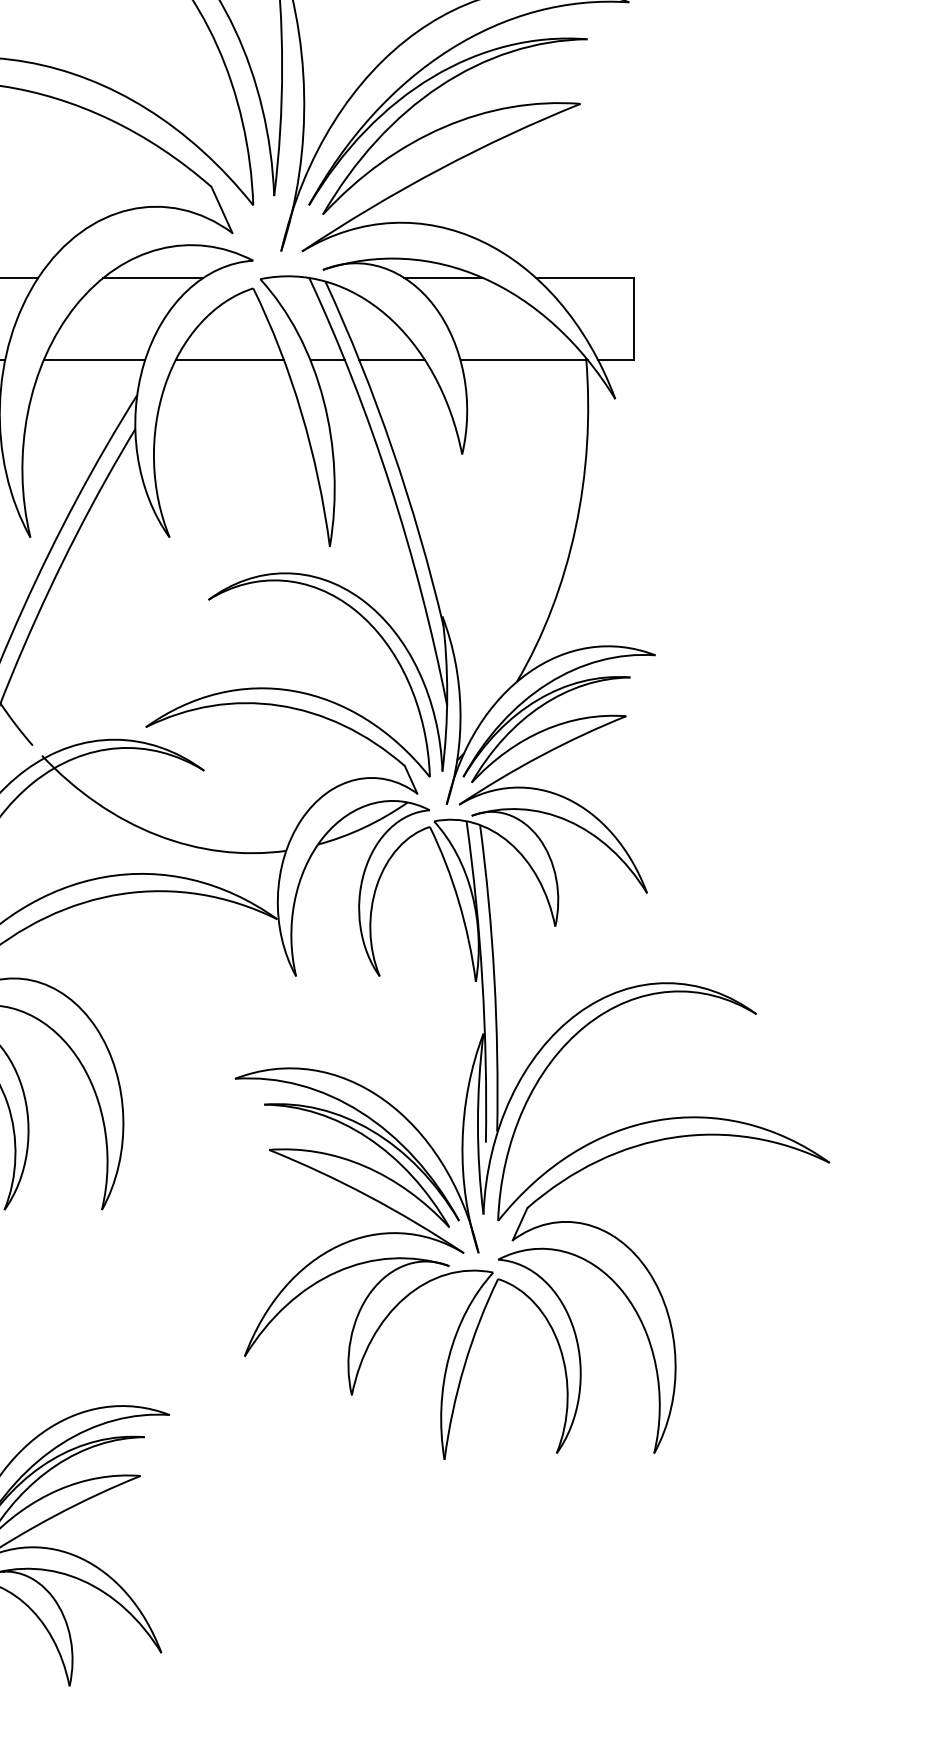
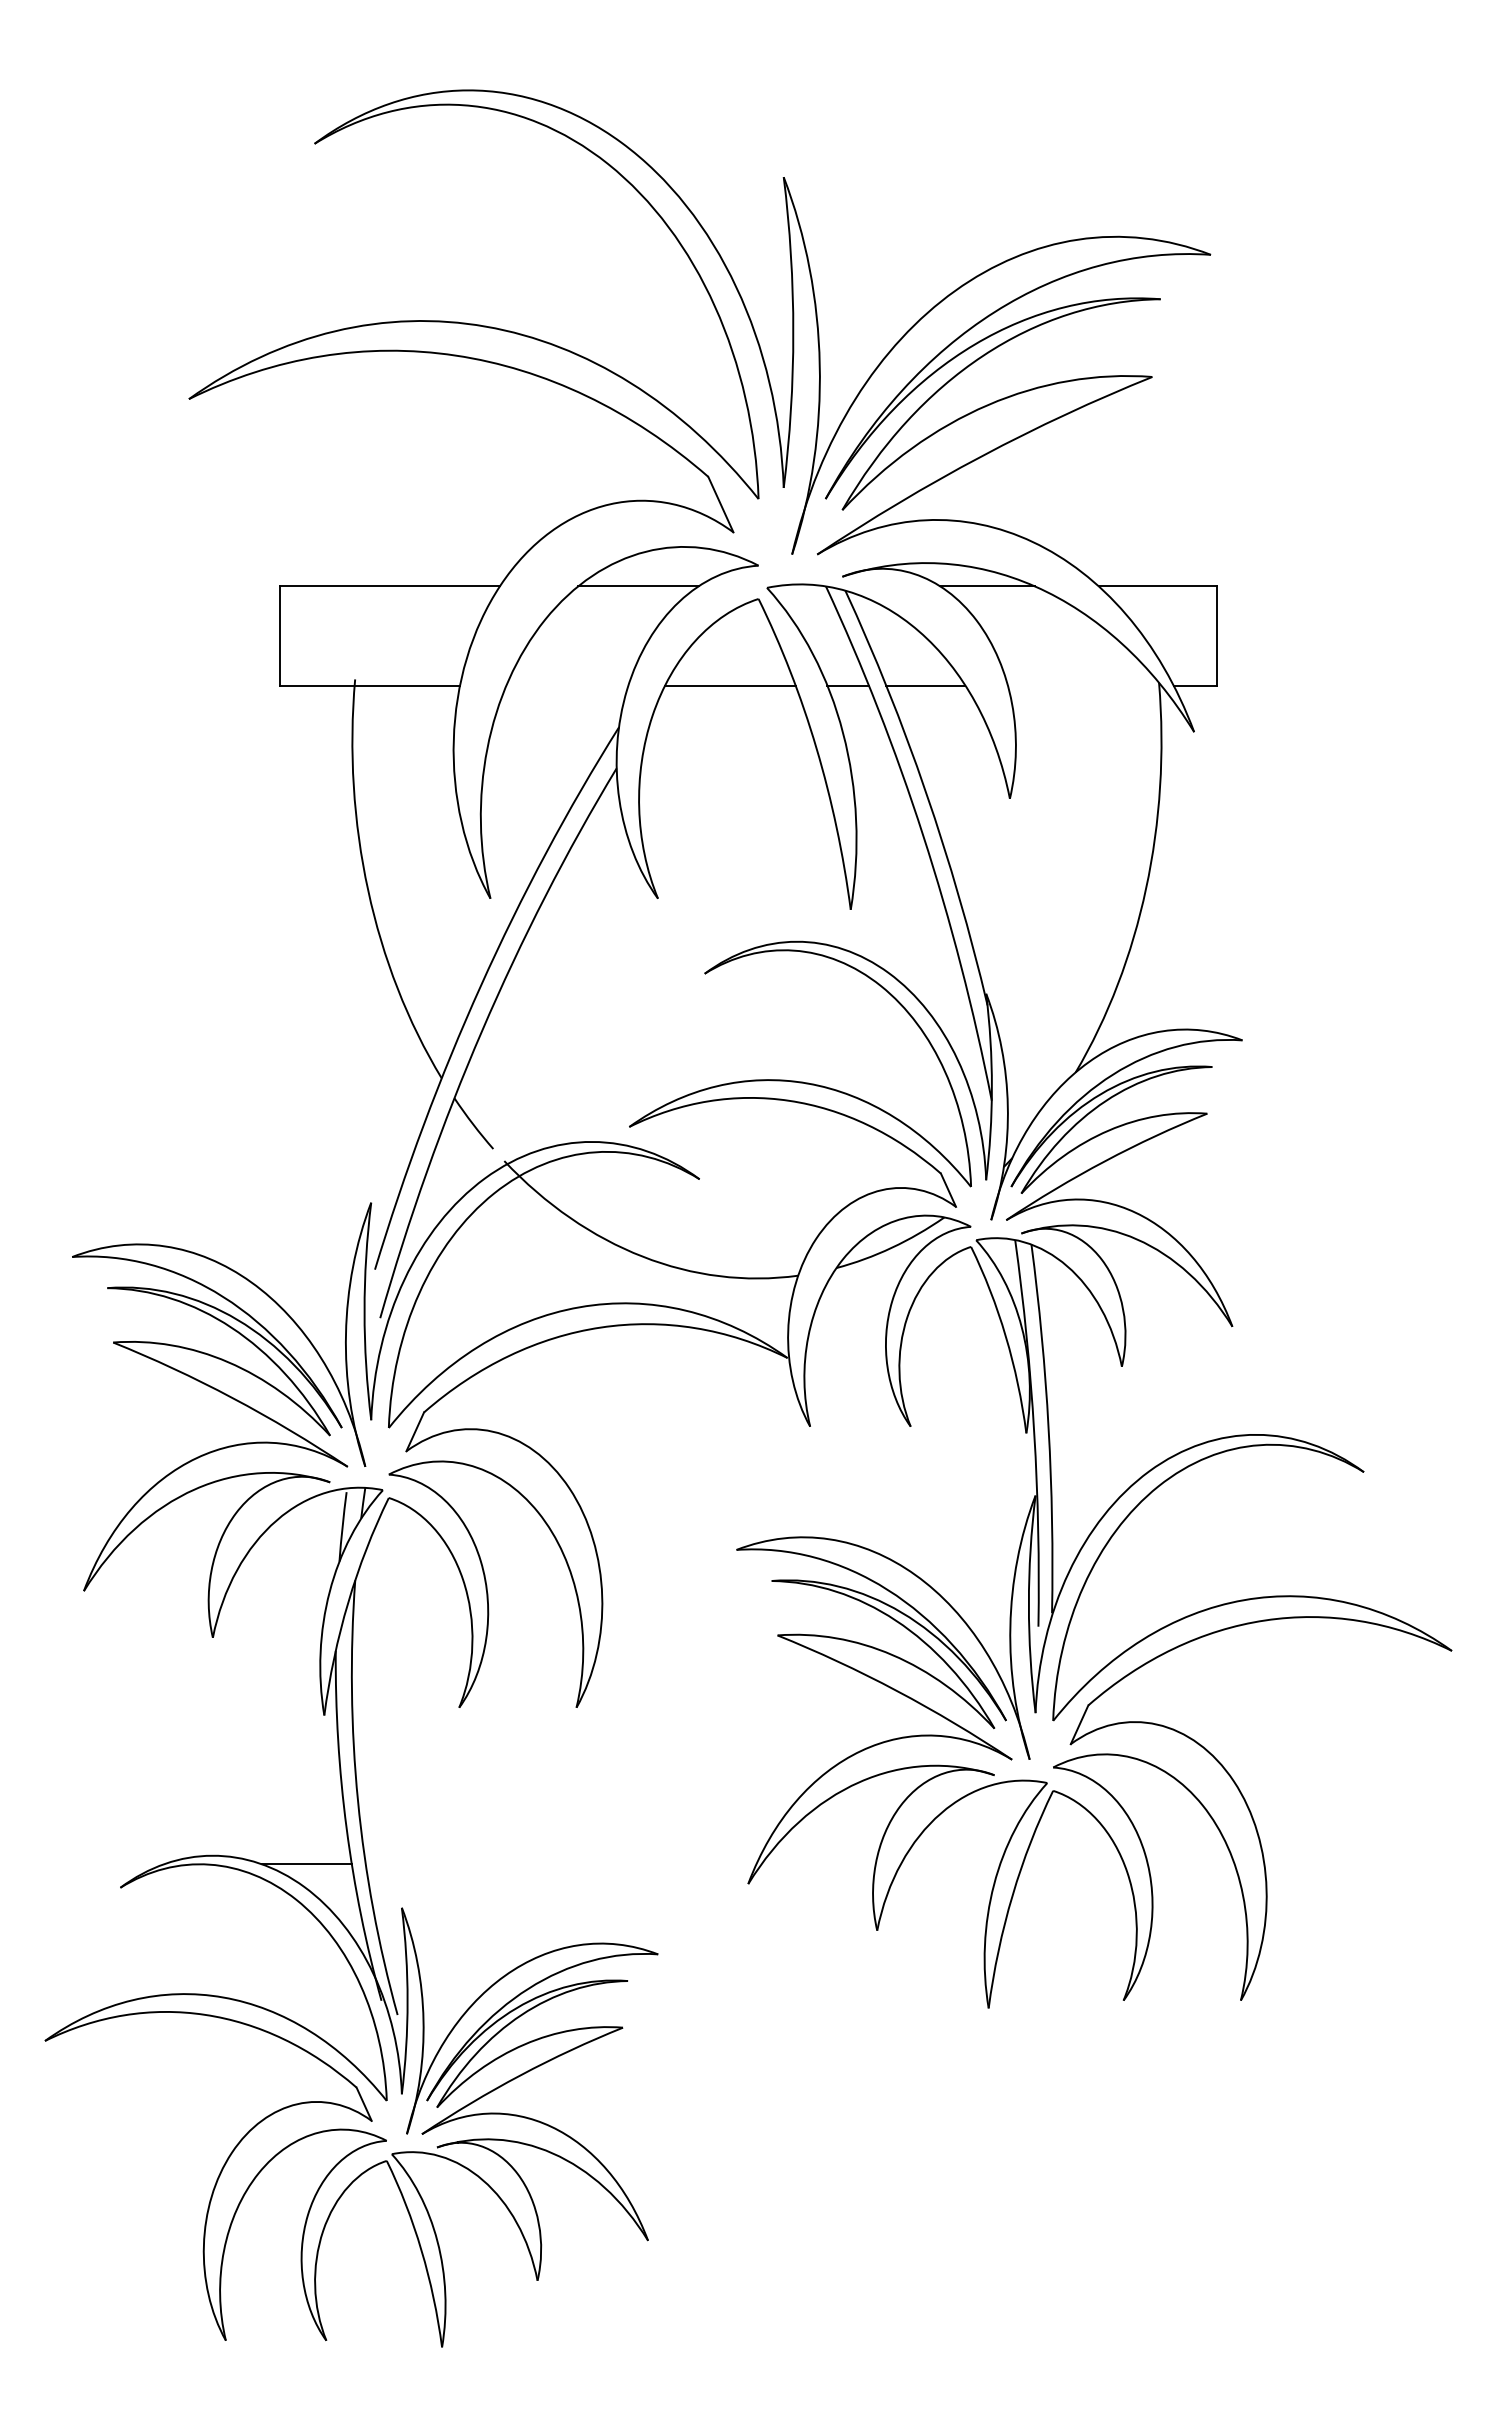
line: (94, 360) -> (567, 685), removed
line: (524, 360) -> (1084, 685), removed

